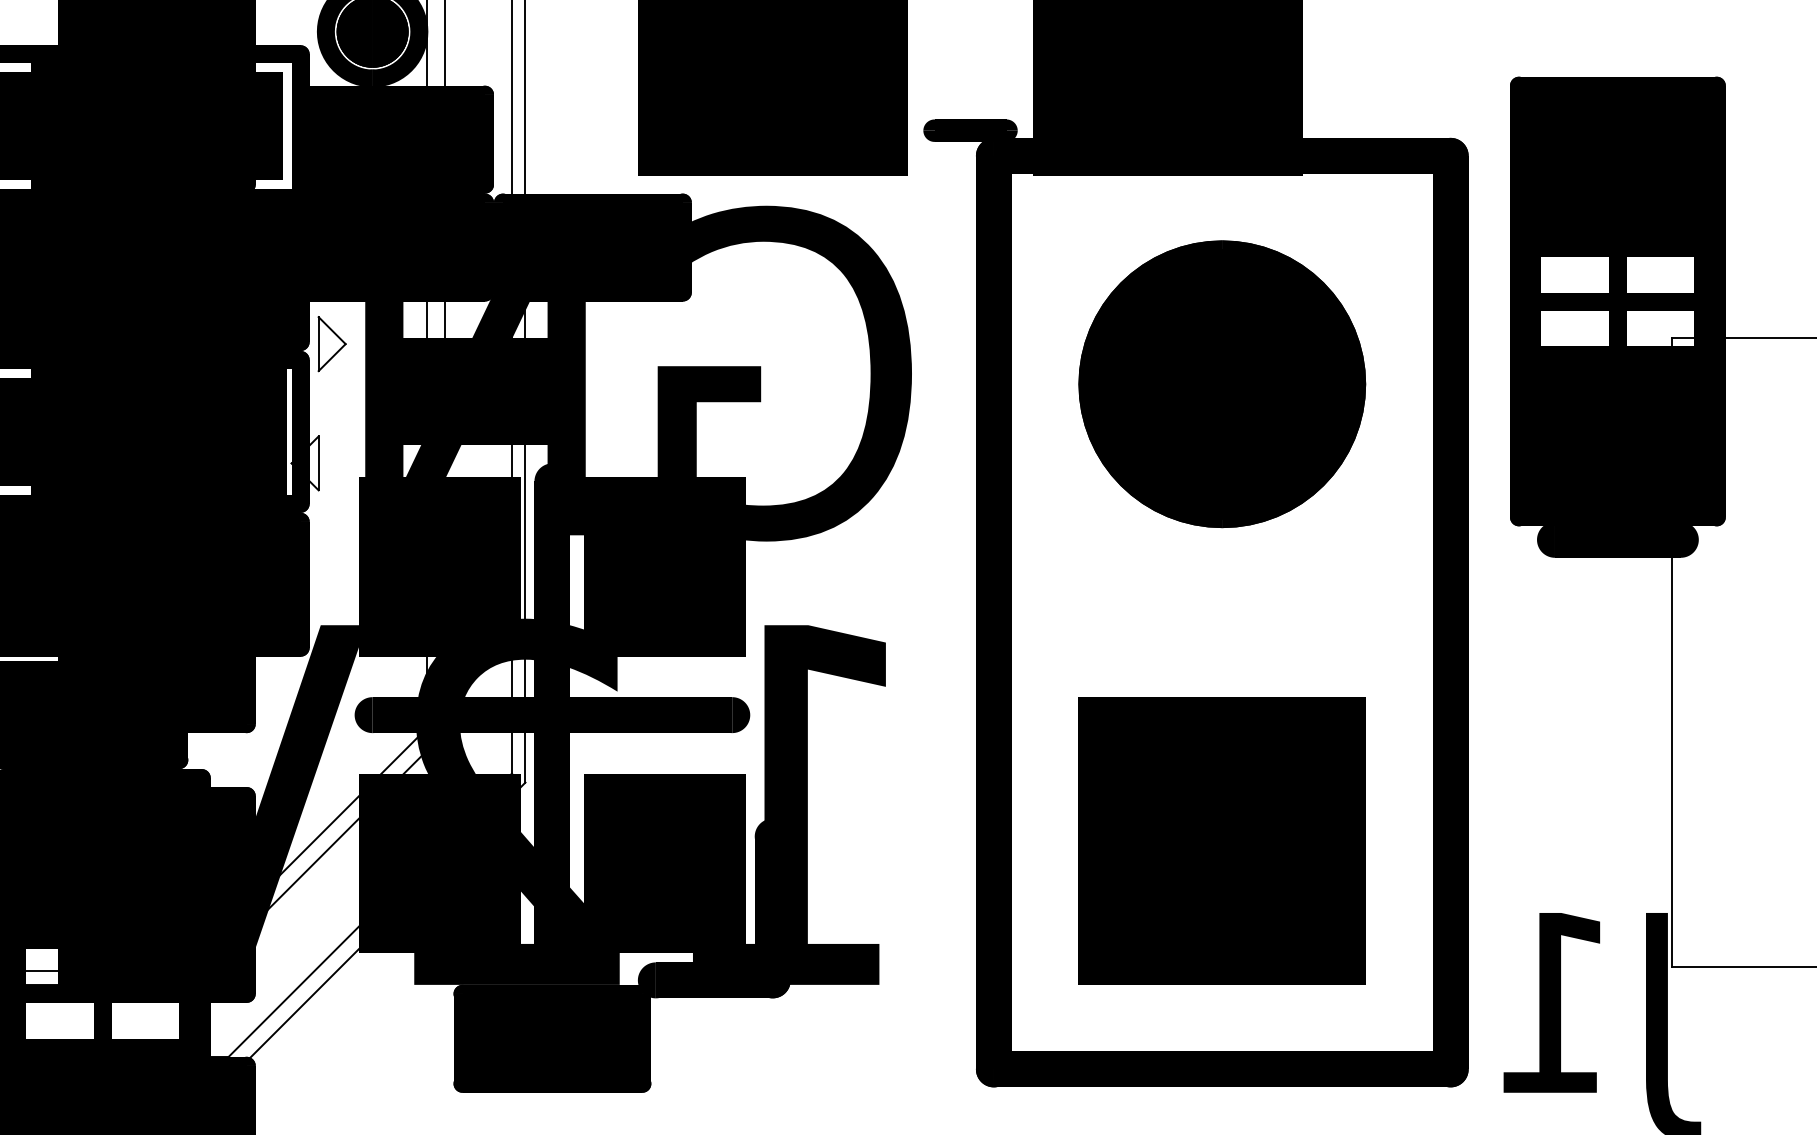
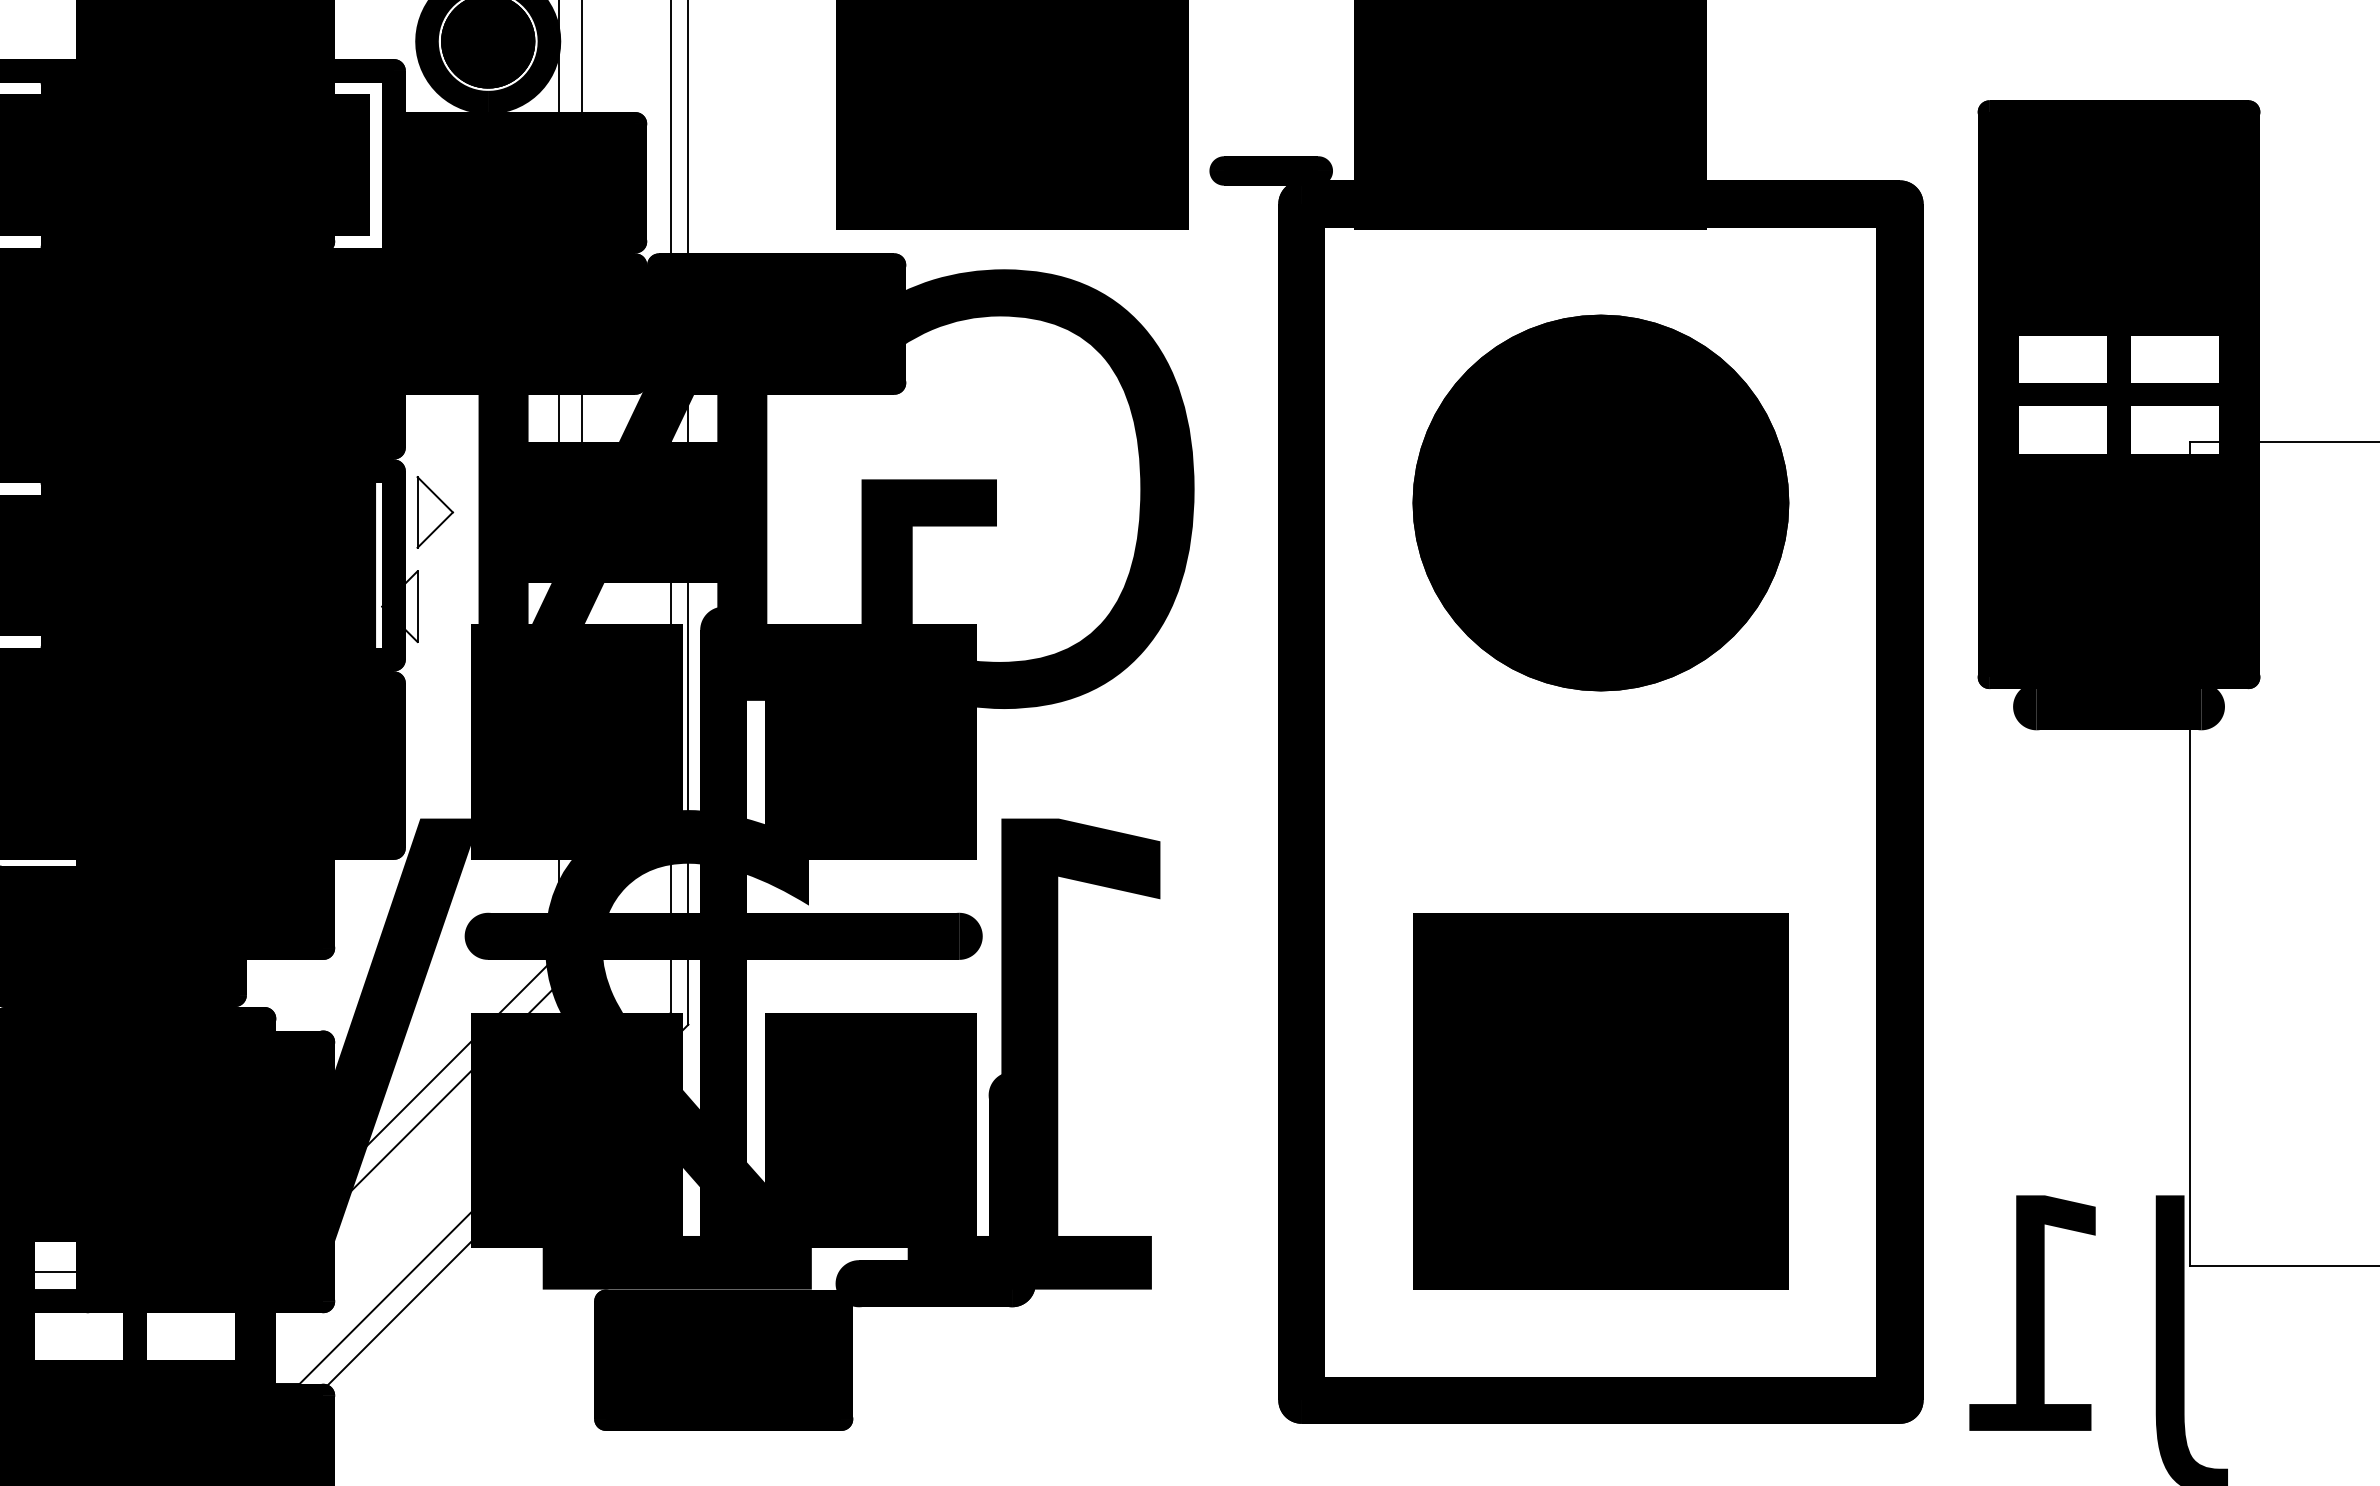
part: (332, 344) -> (435, 512), moved

